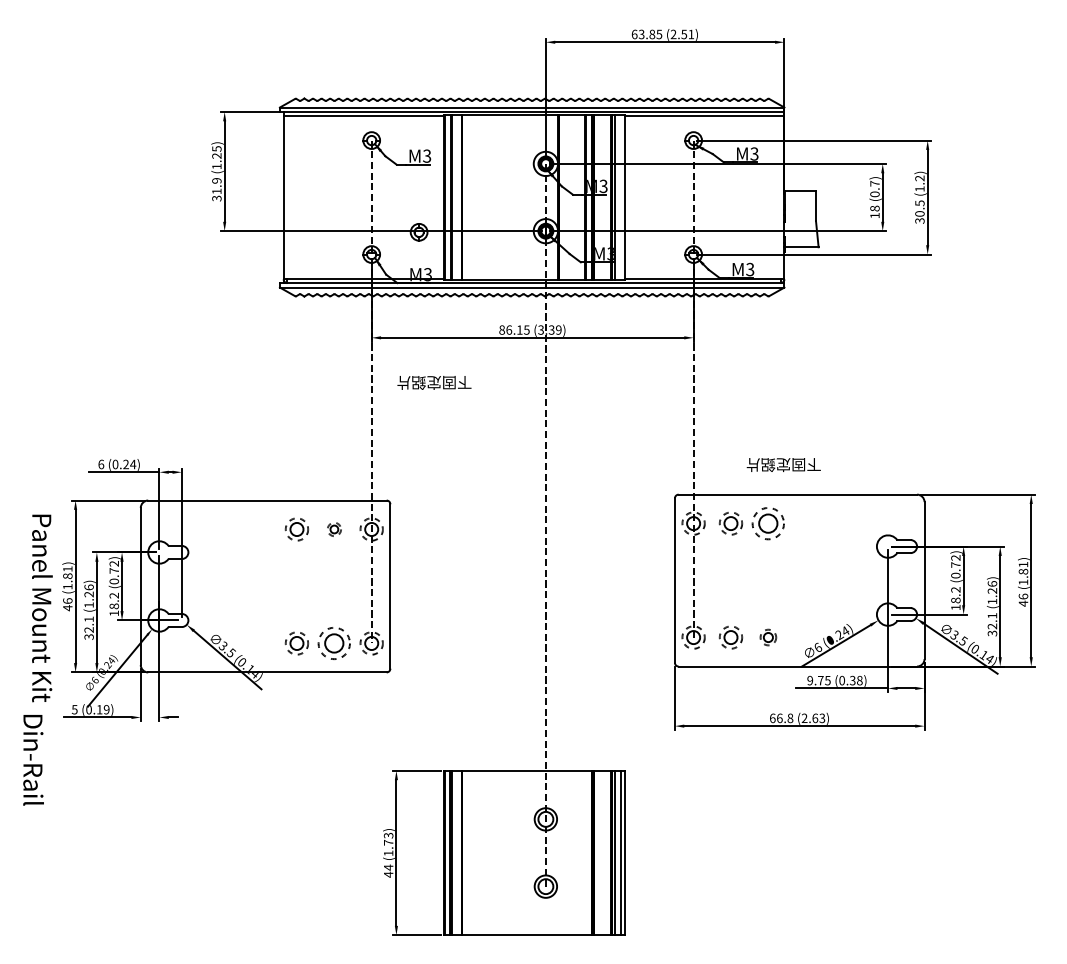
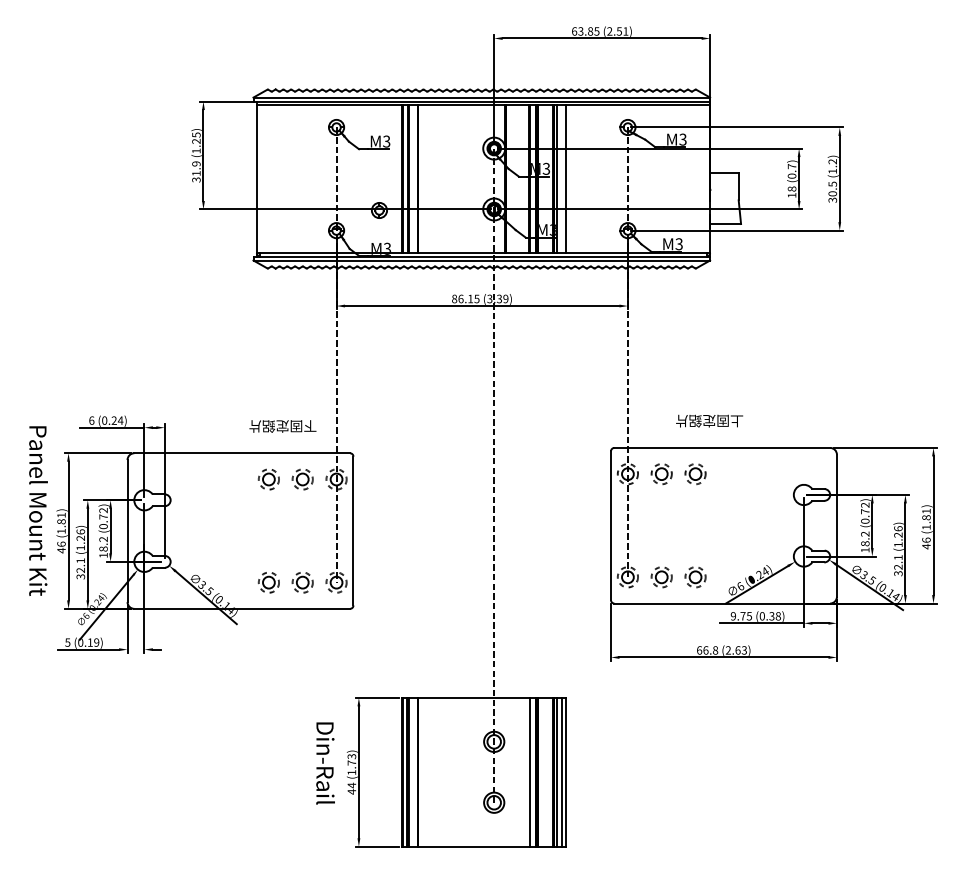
text: (434, 382) -> (282, 426), moved
text: (813, 464) -> (736, 420), 下固定鋁片 -> 上固定鋁片
part: (768, 523) -> (695, 474), size x0.71
part: (334, 529) -> (302, 479), size x1.67
text: (42, 608) -> (38, 511), moved
part: (768, 637) -> (695, 577), size x1.43
part: (334, 643) -> (302, 582), size x0.71
text: (33, 760) -> (325, 763), moved
line: (585, 852) -> (530, 771), added

